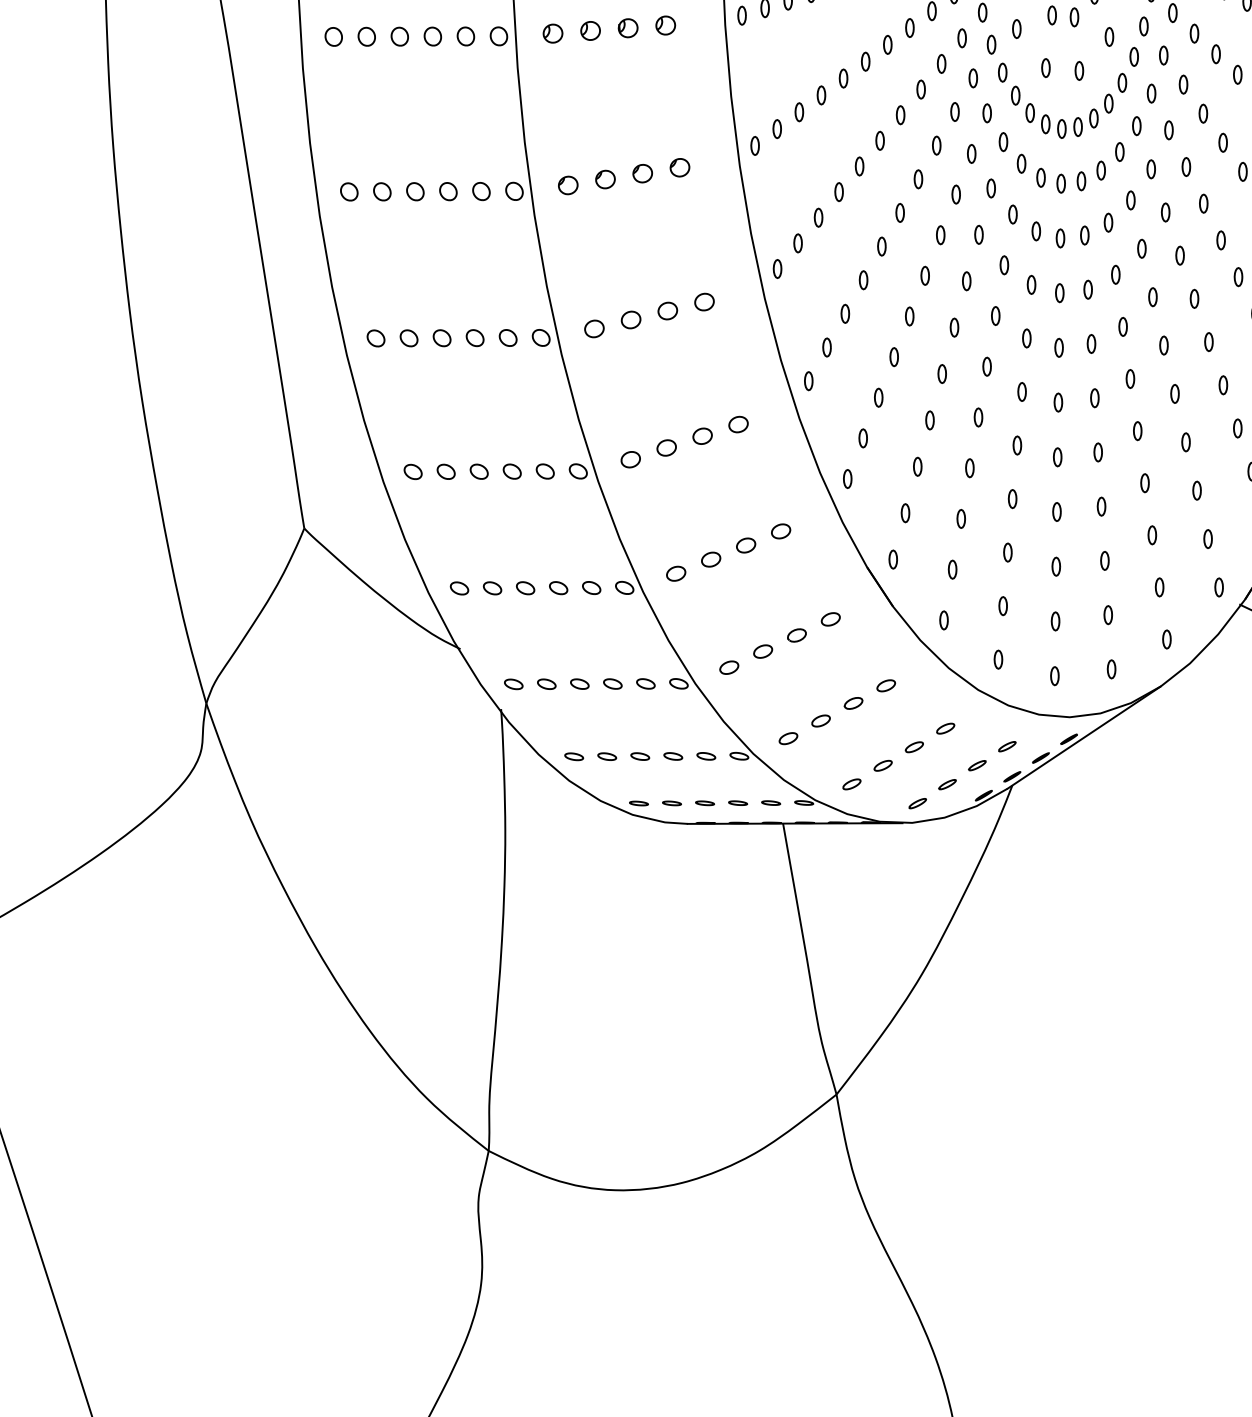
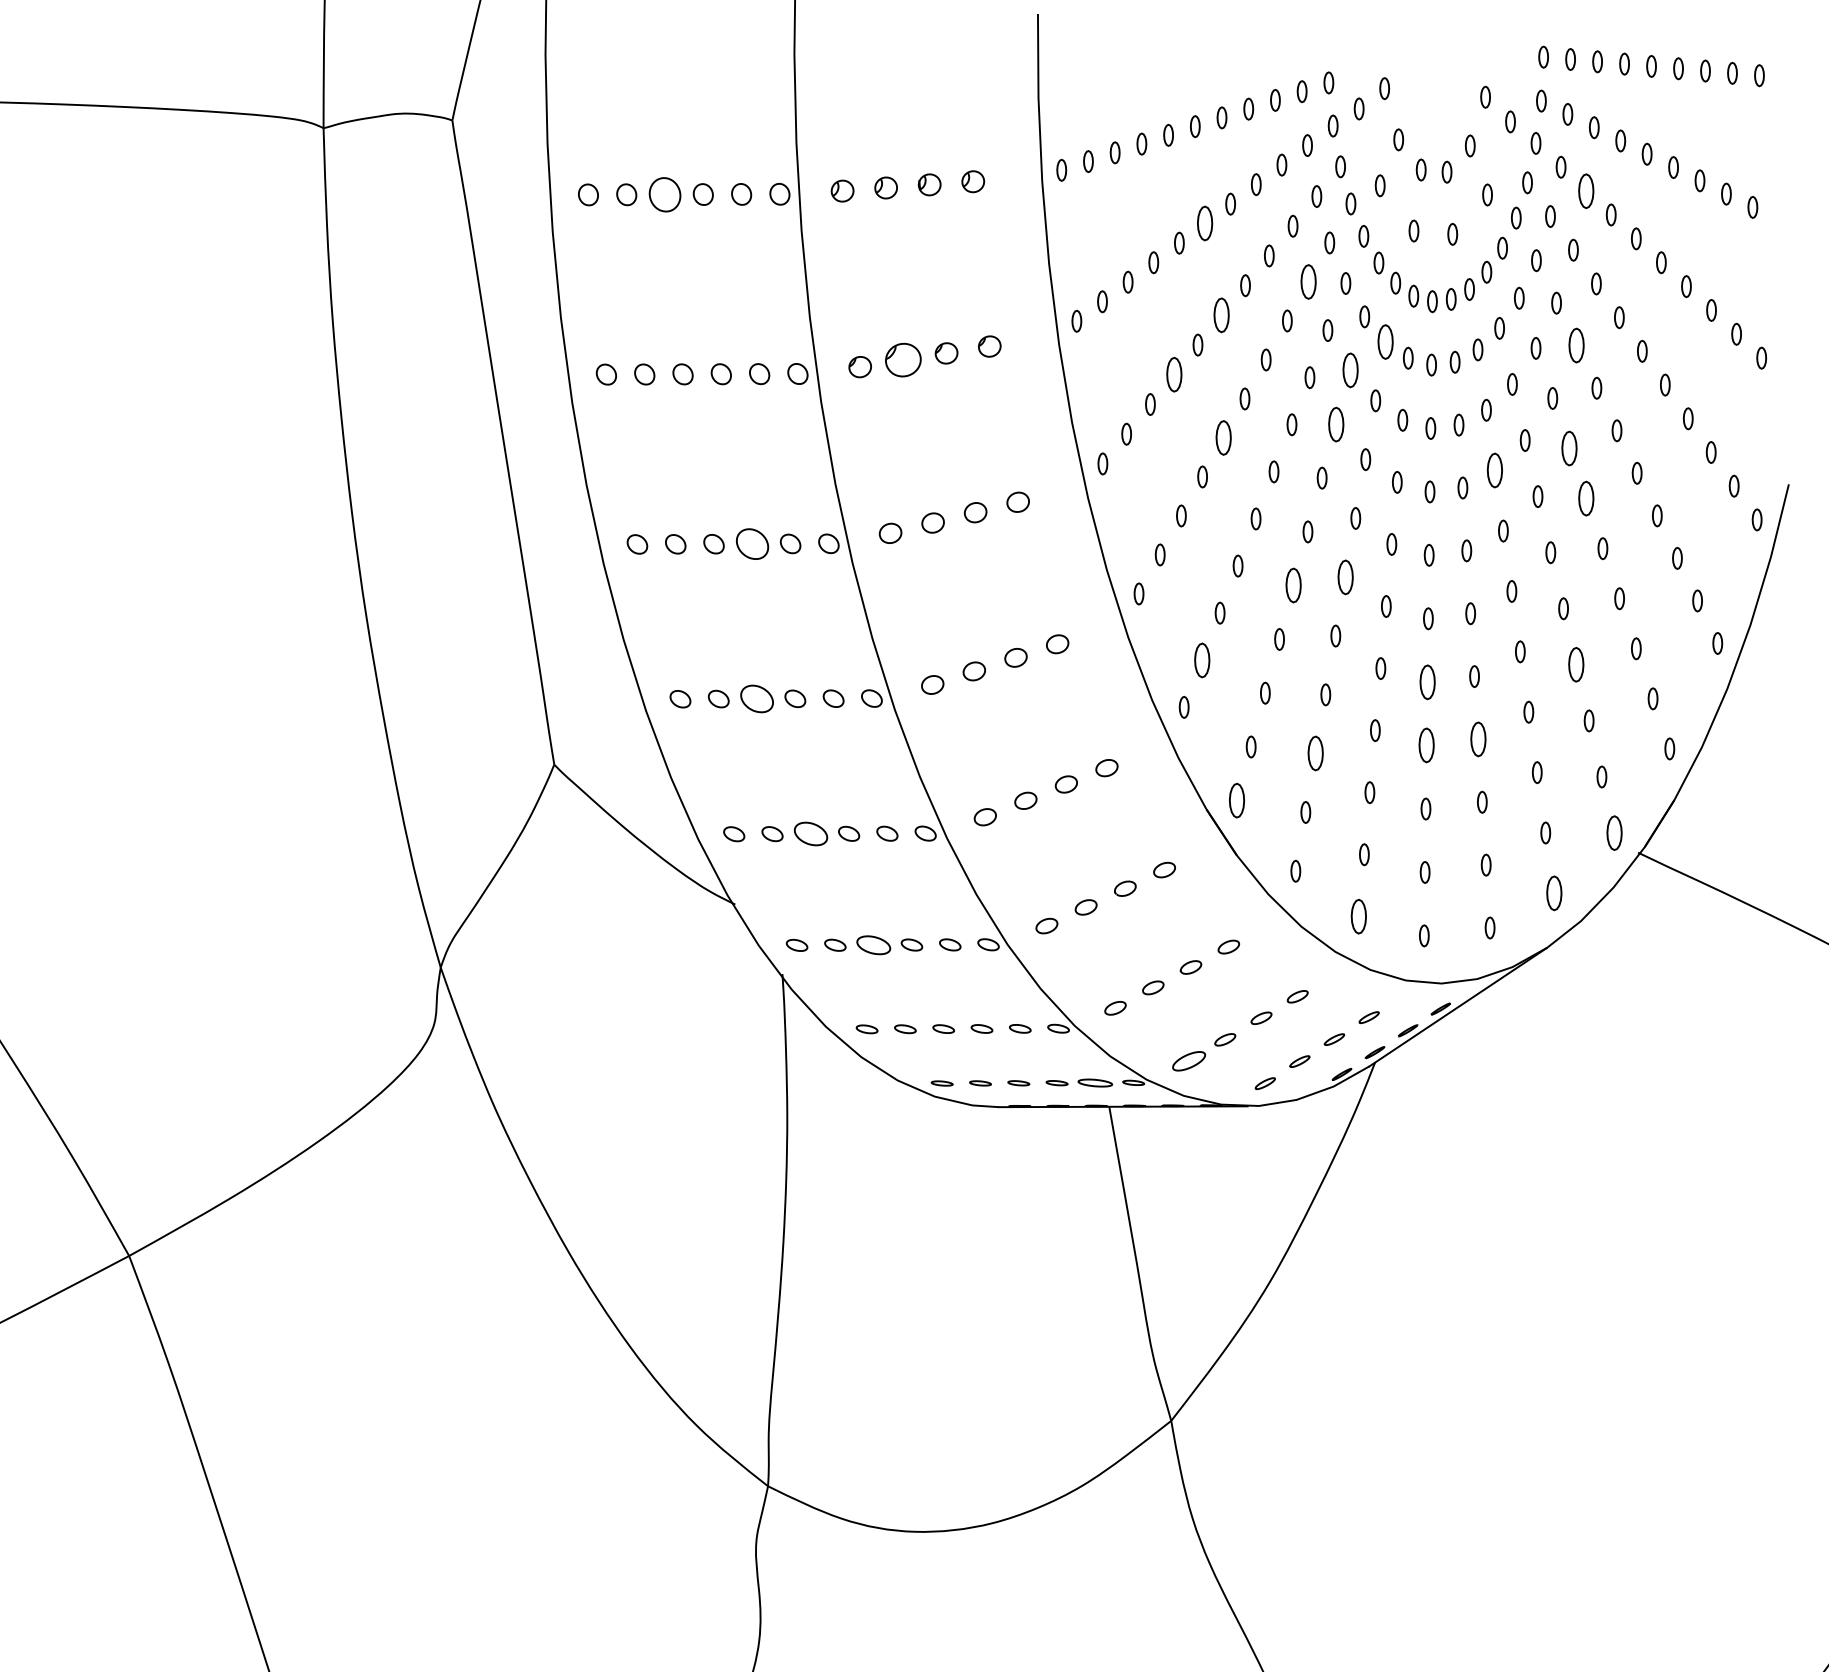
part: (1193, 33) -> (1585, 190), size x1.6
part: (399, 36) -> (664, 194), size x1.6
part: (865, 61) -> (1204, 223), size x1.6
part: (954, 111) -> (1308, 281), size x1.6
part: (879, 140) -> (1221, 315), size x1.6
part: (1021, 163) -> (1385, 341), size x1.6
part: (1186, 166) -> (1576, 345), size x1.6
part: (605, 179) -> (903, 360), size x1.6
part: (991, 188) -> (1350, 370), size x1.6
part: (838, 191) -> (1173, 374), size x1.6
part: (979, 234) -> (1336, 423), size x1.6
part: (881, 246) -> (1223, 437), size x1.6
part: (1180, 255) -> (1569, 448), size x1.6
part: (1115, 274) -> (1494, 470), size x1.6
part: (1193, 298) -> (1585, 498), size x1.6
part: (474, 337) -> (751, 543), size x1.6
part: (986, 366) -> (1345, 576), size x1.6
part: (942, 373) -> (1293, 585), size x1.6
part: (862, 437) -> (1201, 659), size x1.6
part: (1186, 442) -> (1576, 664), size x1.6
part: (1057, 456) -> (1427, 681), size x1.6
part: (478, 471) -> (756, 698), size x1.6
part: (1101, 506) -> (1478, 739), size x1.6
part: (1056, 511) -> (1426, 745), size x1.6
part: (961, 518) -> (1315, 753), size x1.6
part: (892, 559) -> (1236, 800), size x1.6
part: (1218, 586) -> (1614, 832), size x1.6
part: (525, 587) -> (810, 833), size x1.6
part: (1166, 639) -> (1553, 893), size x1.6
part: (998, 659) -> (1358, 916), size x1.6
part: (579, 683) -> (873, 944), size x1.6
part: (851, 784) -> (1188, 1061), size x1.6
part: (771, 802) -> (1095, 1082), size x1.6

